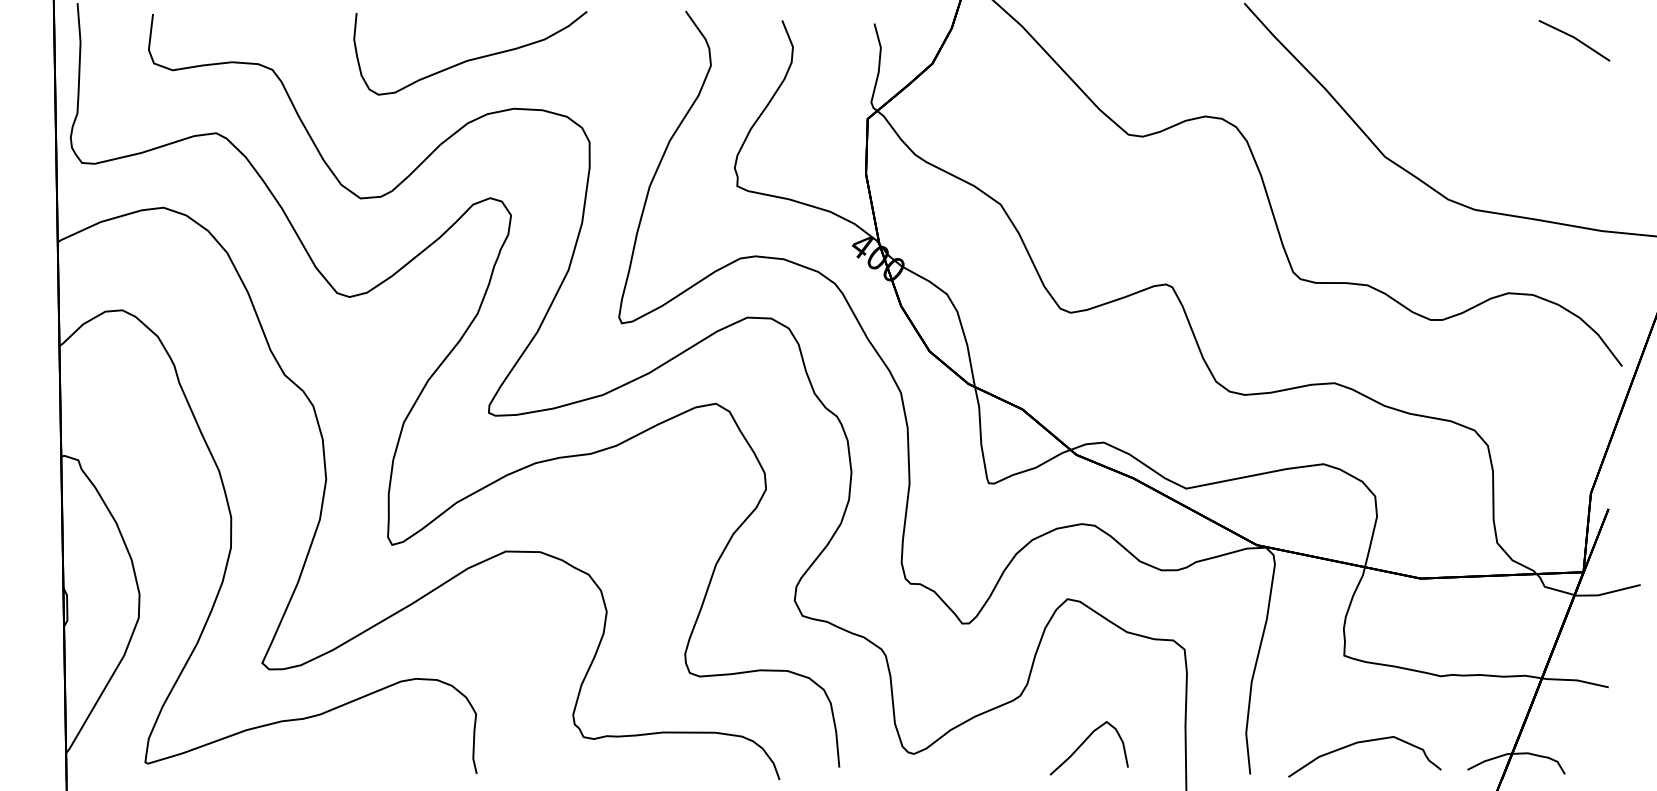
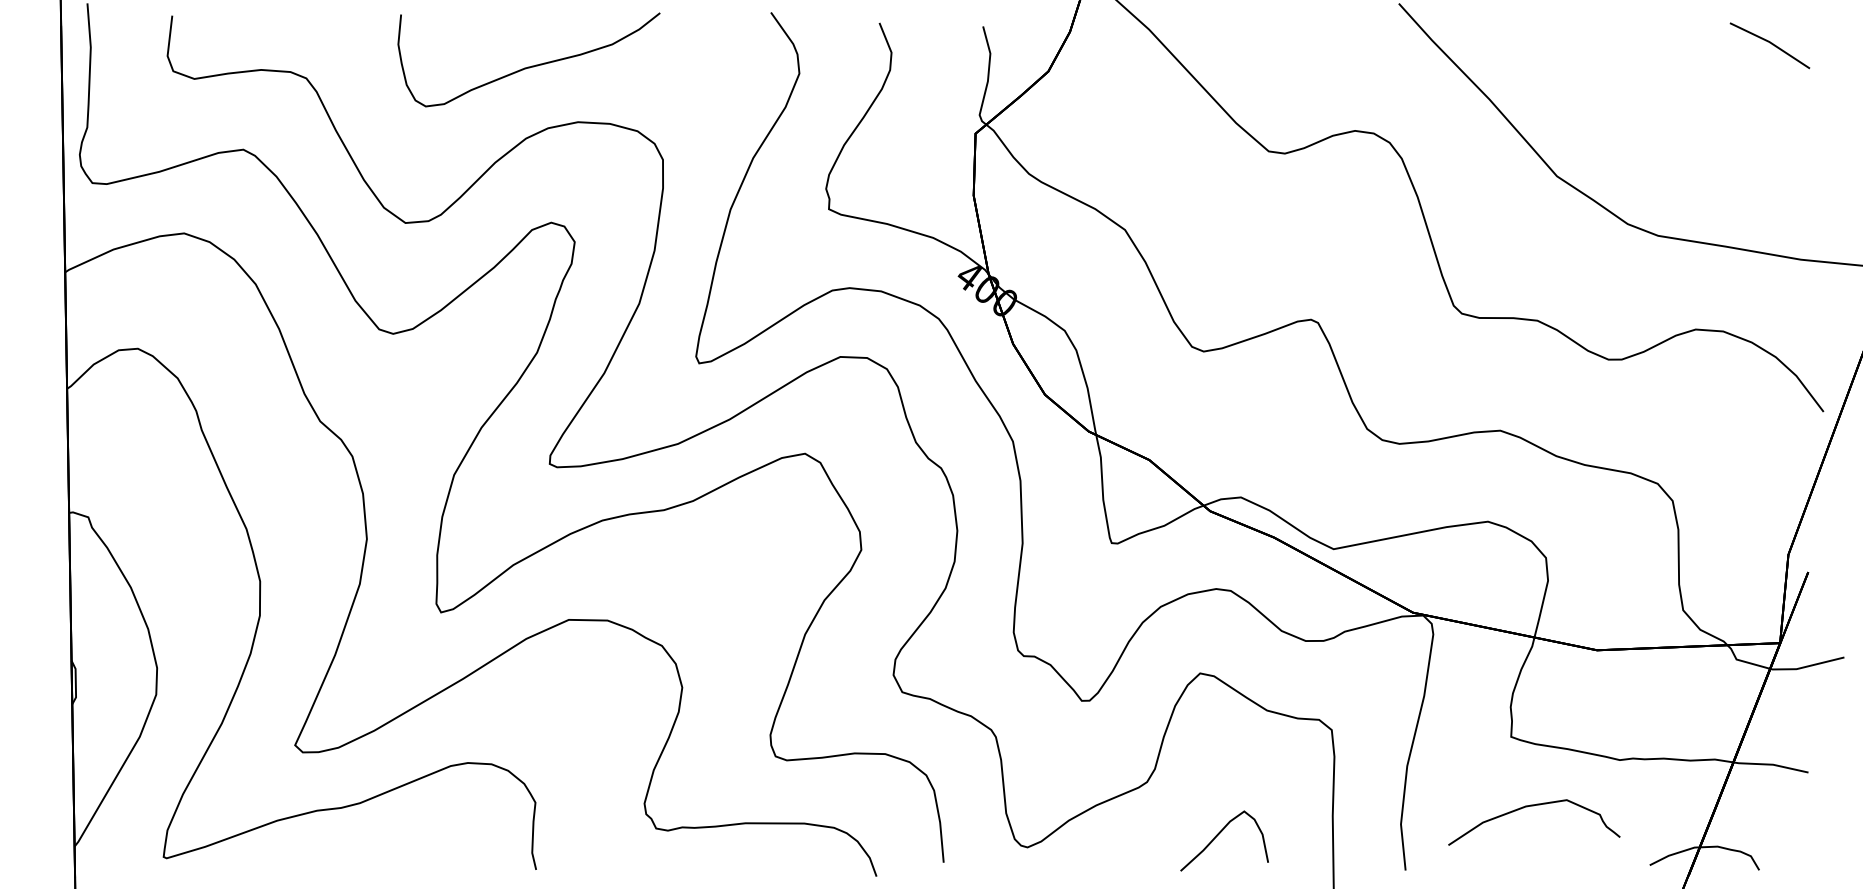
curve: (1359, 743) -> (1528, 807), moved

